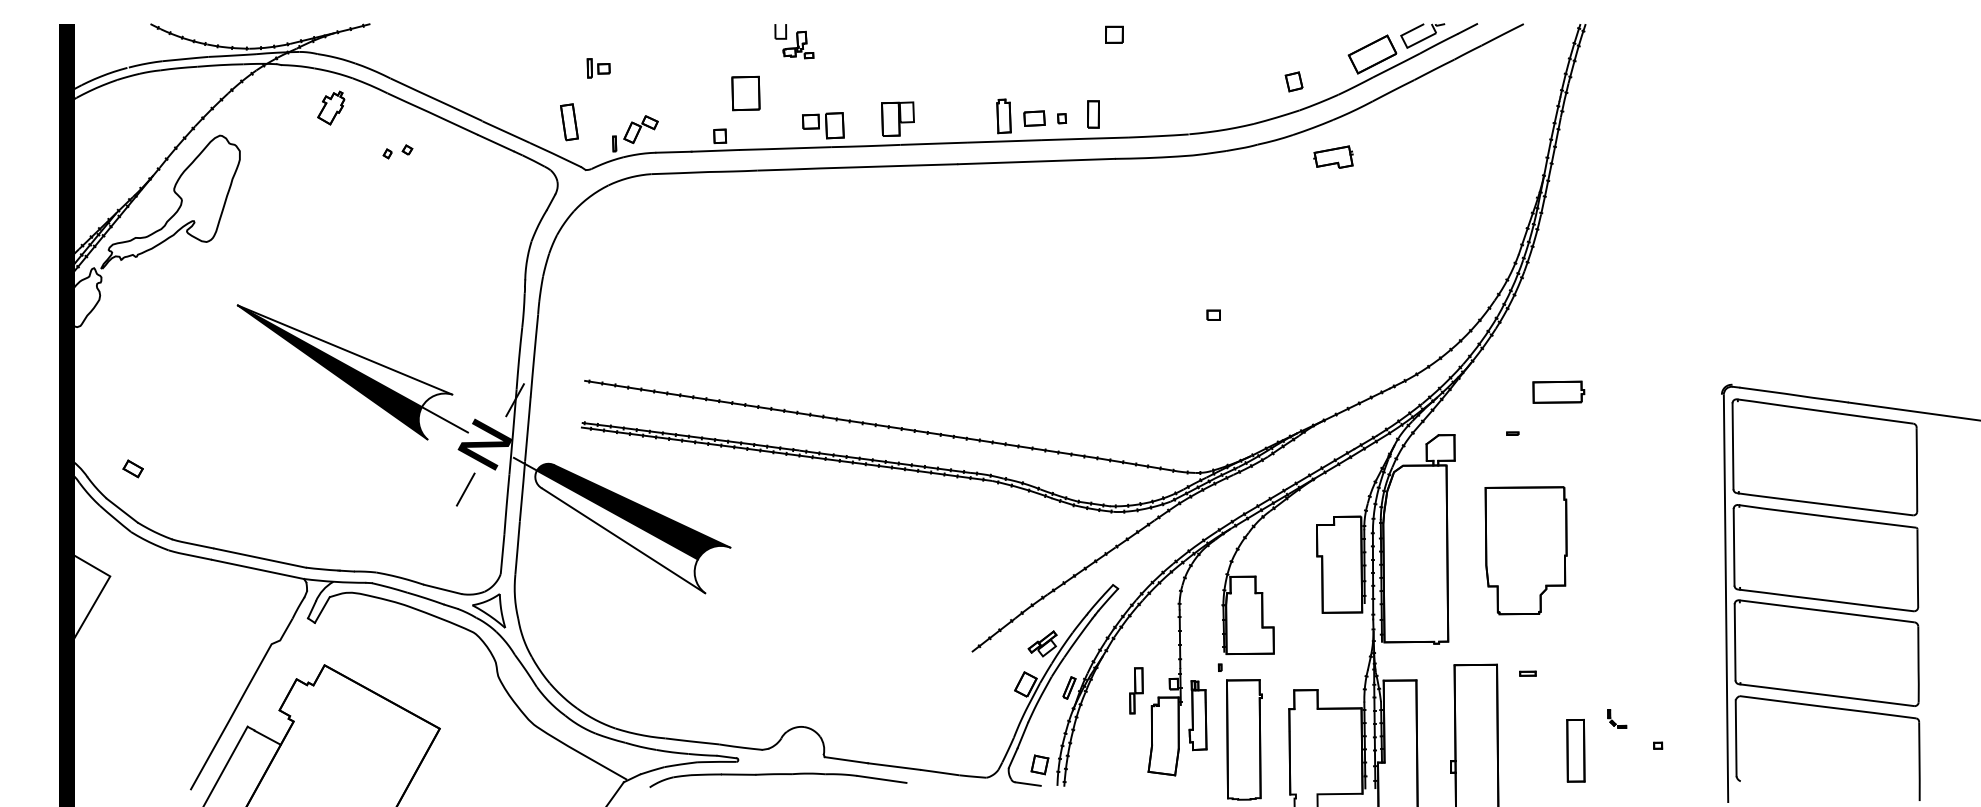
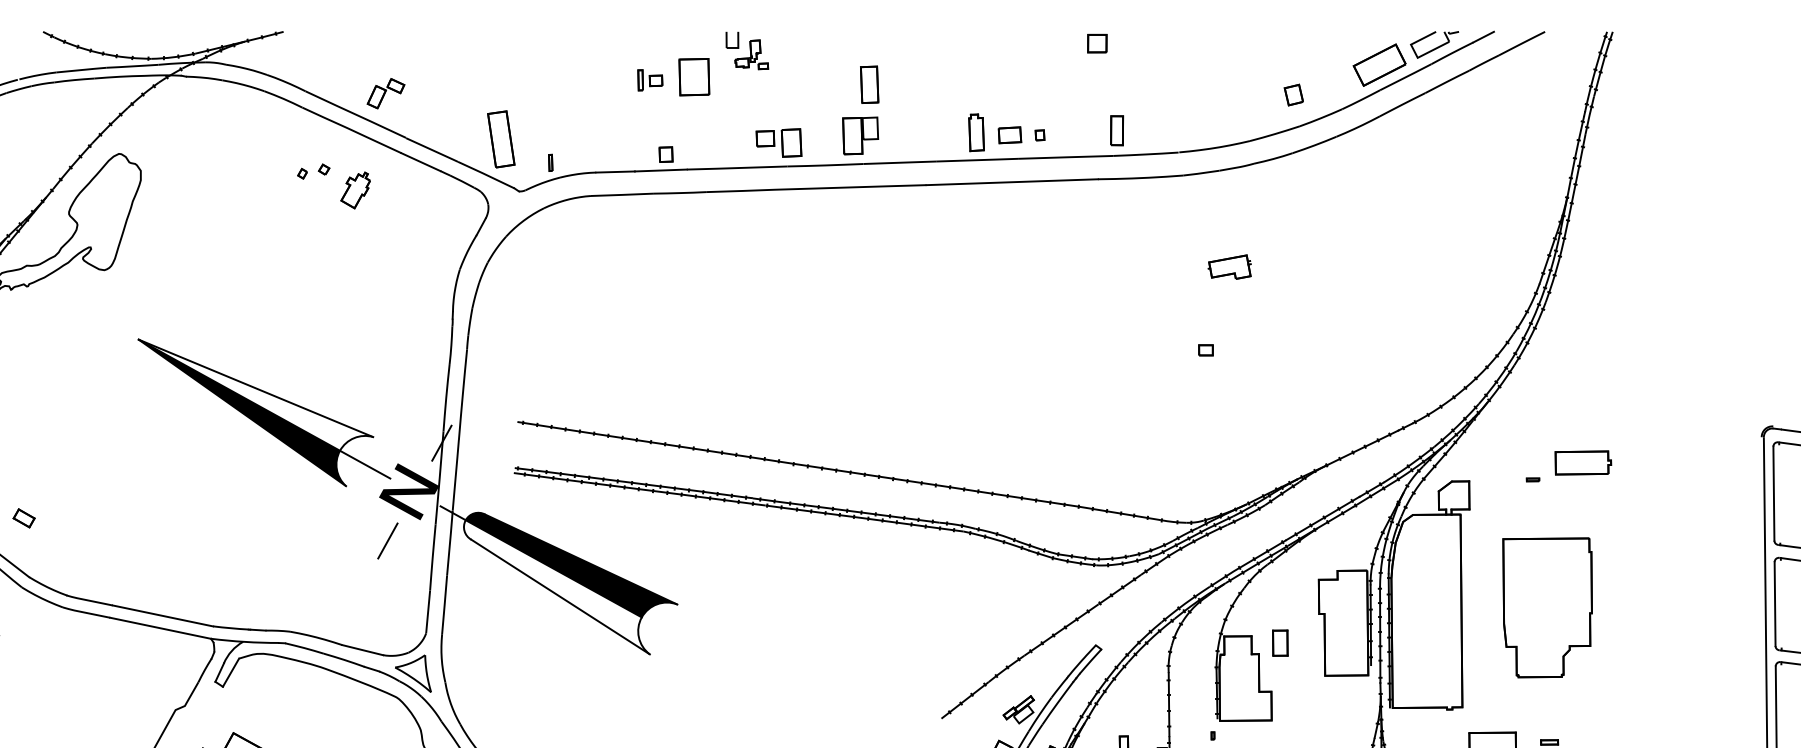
part: (598, 68) -> (650, 80), moved
part: (906, 72) -> (869, 84), added
part: (745, 93) -> (693, 77), moved
part: (331, 107) -> (355, 189), moved
part: (1093, 114) -> (1117, 130), moved
part: (569, 121) -> (501, 138), size x1.43
part: (640, 129) -> (385, 93), moved
part: (1333, 156) -> (1229, 266), moved
part: (1558, 391) -> (1583, 462), moved
part: (1281, 582) -> (1280, 642), added

